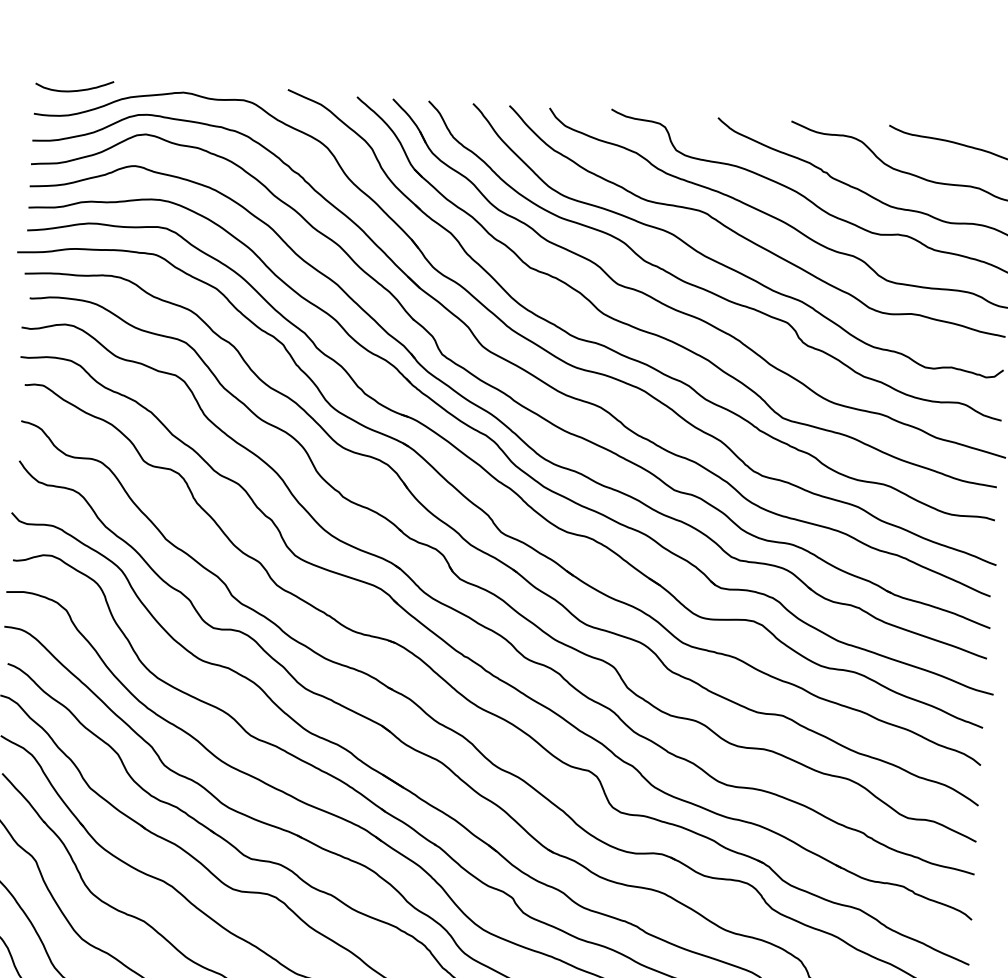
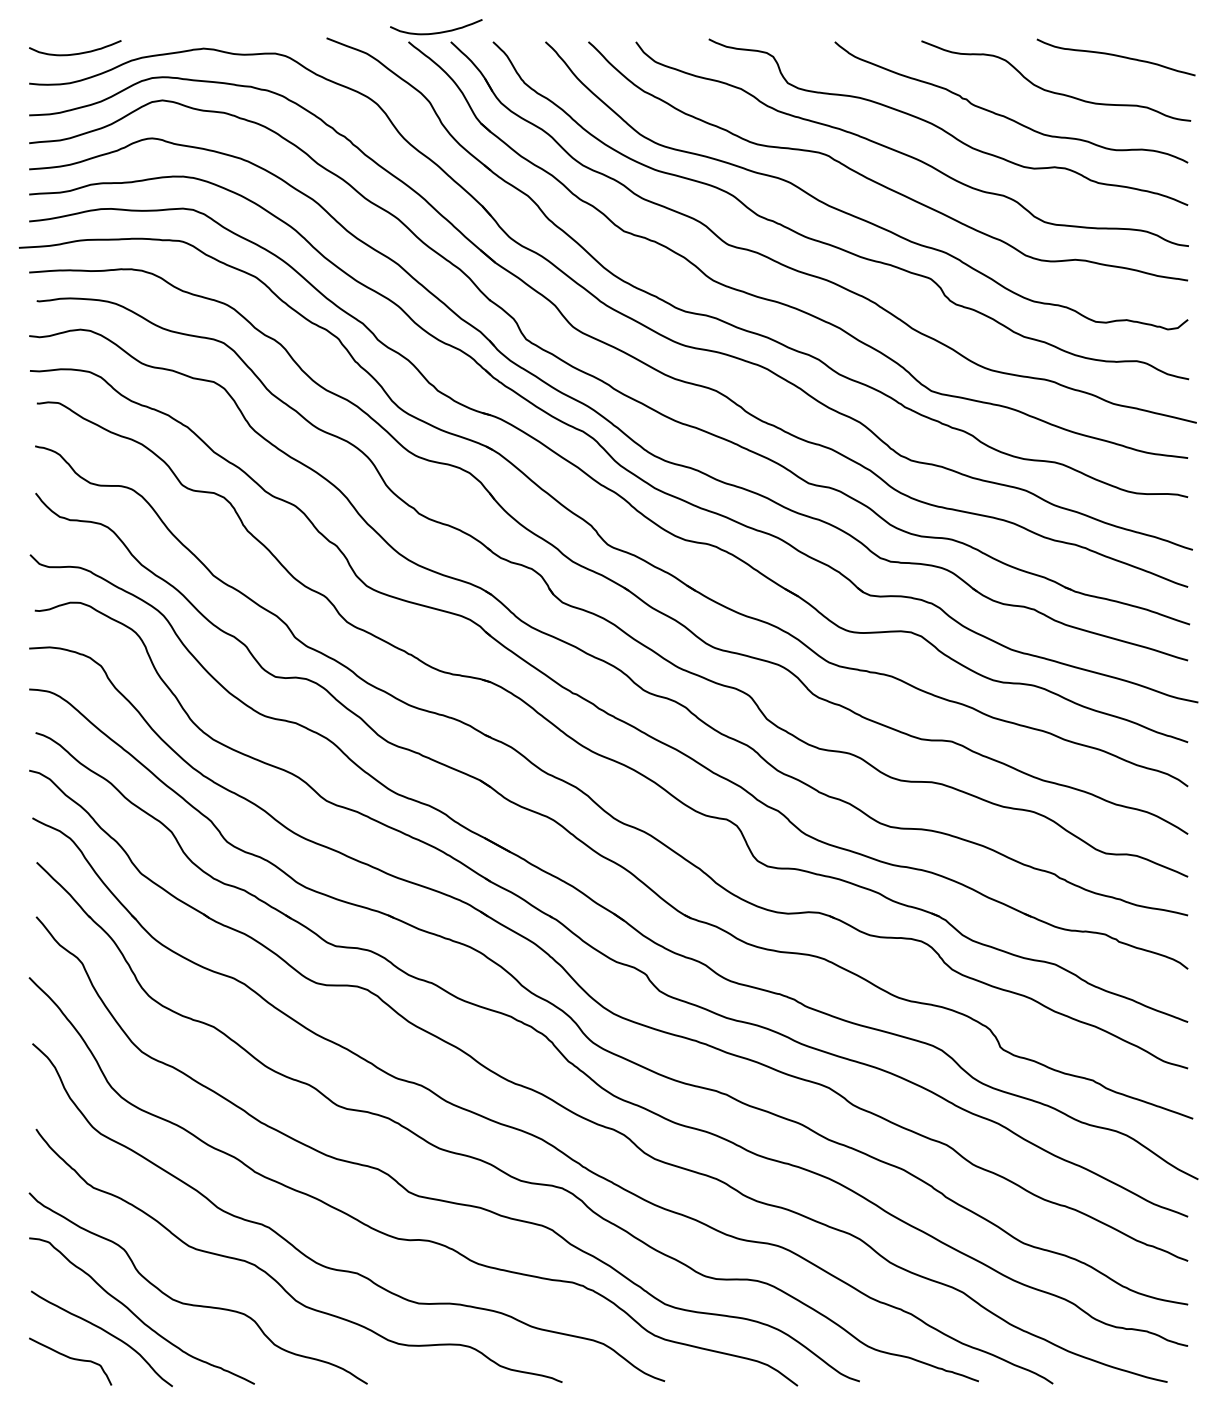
curve: (381, 90) -> (436, 32), added

